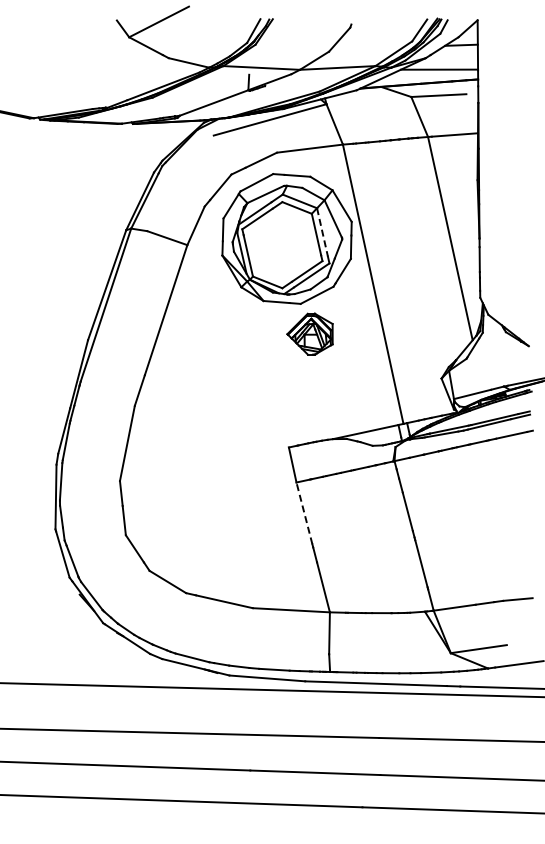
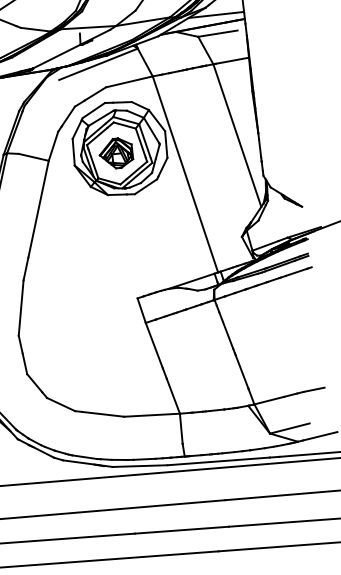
line: (322, 232) -> (144, 141), dashed -> solid
part: (309, 333) -> (115, 153), moved
line: (304, 513) -> (153, 344), dashed -> solid

